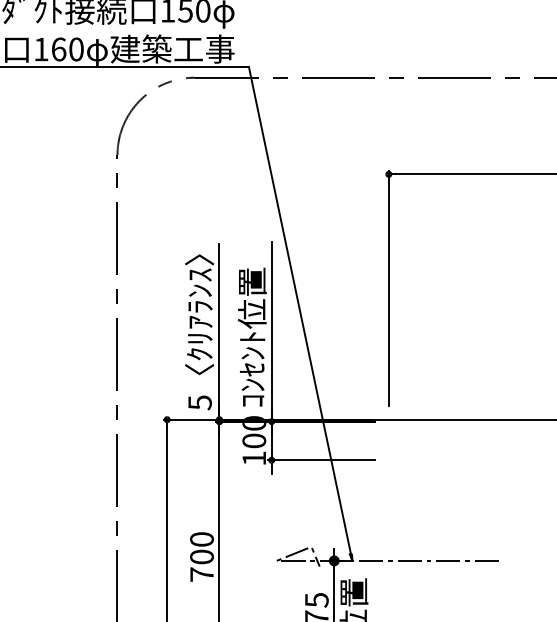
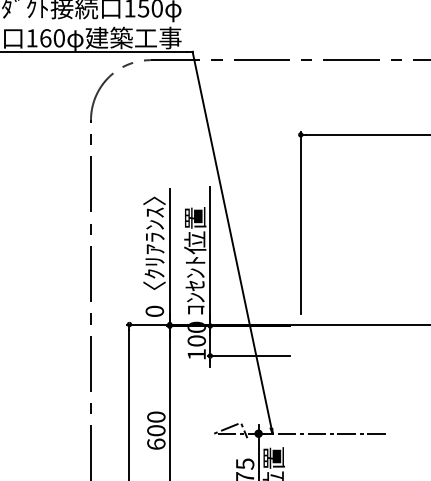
text: (199, 402) -> (154, 311), 5 -> 0
text: (202, 573) -> (156, 443), 700 -> 600

